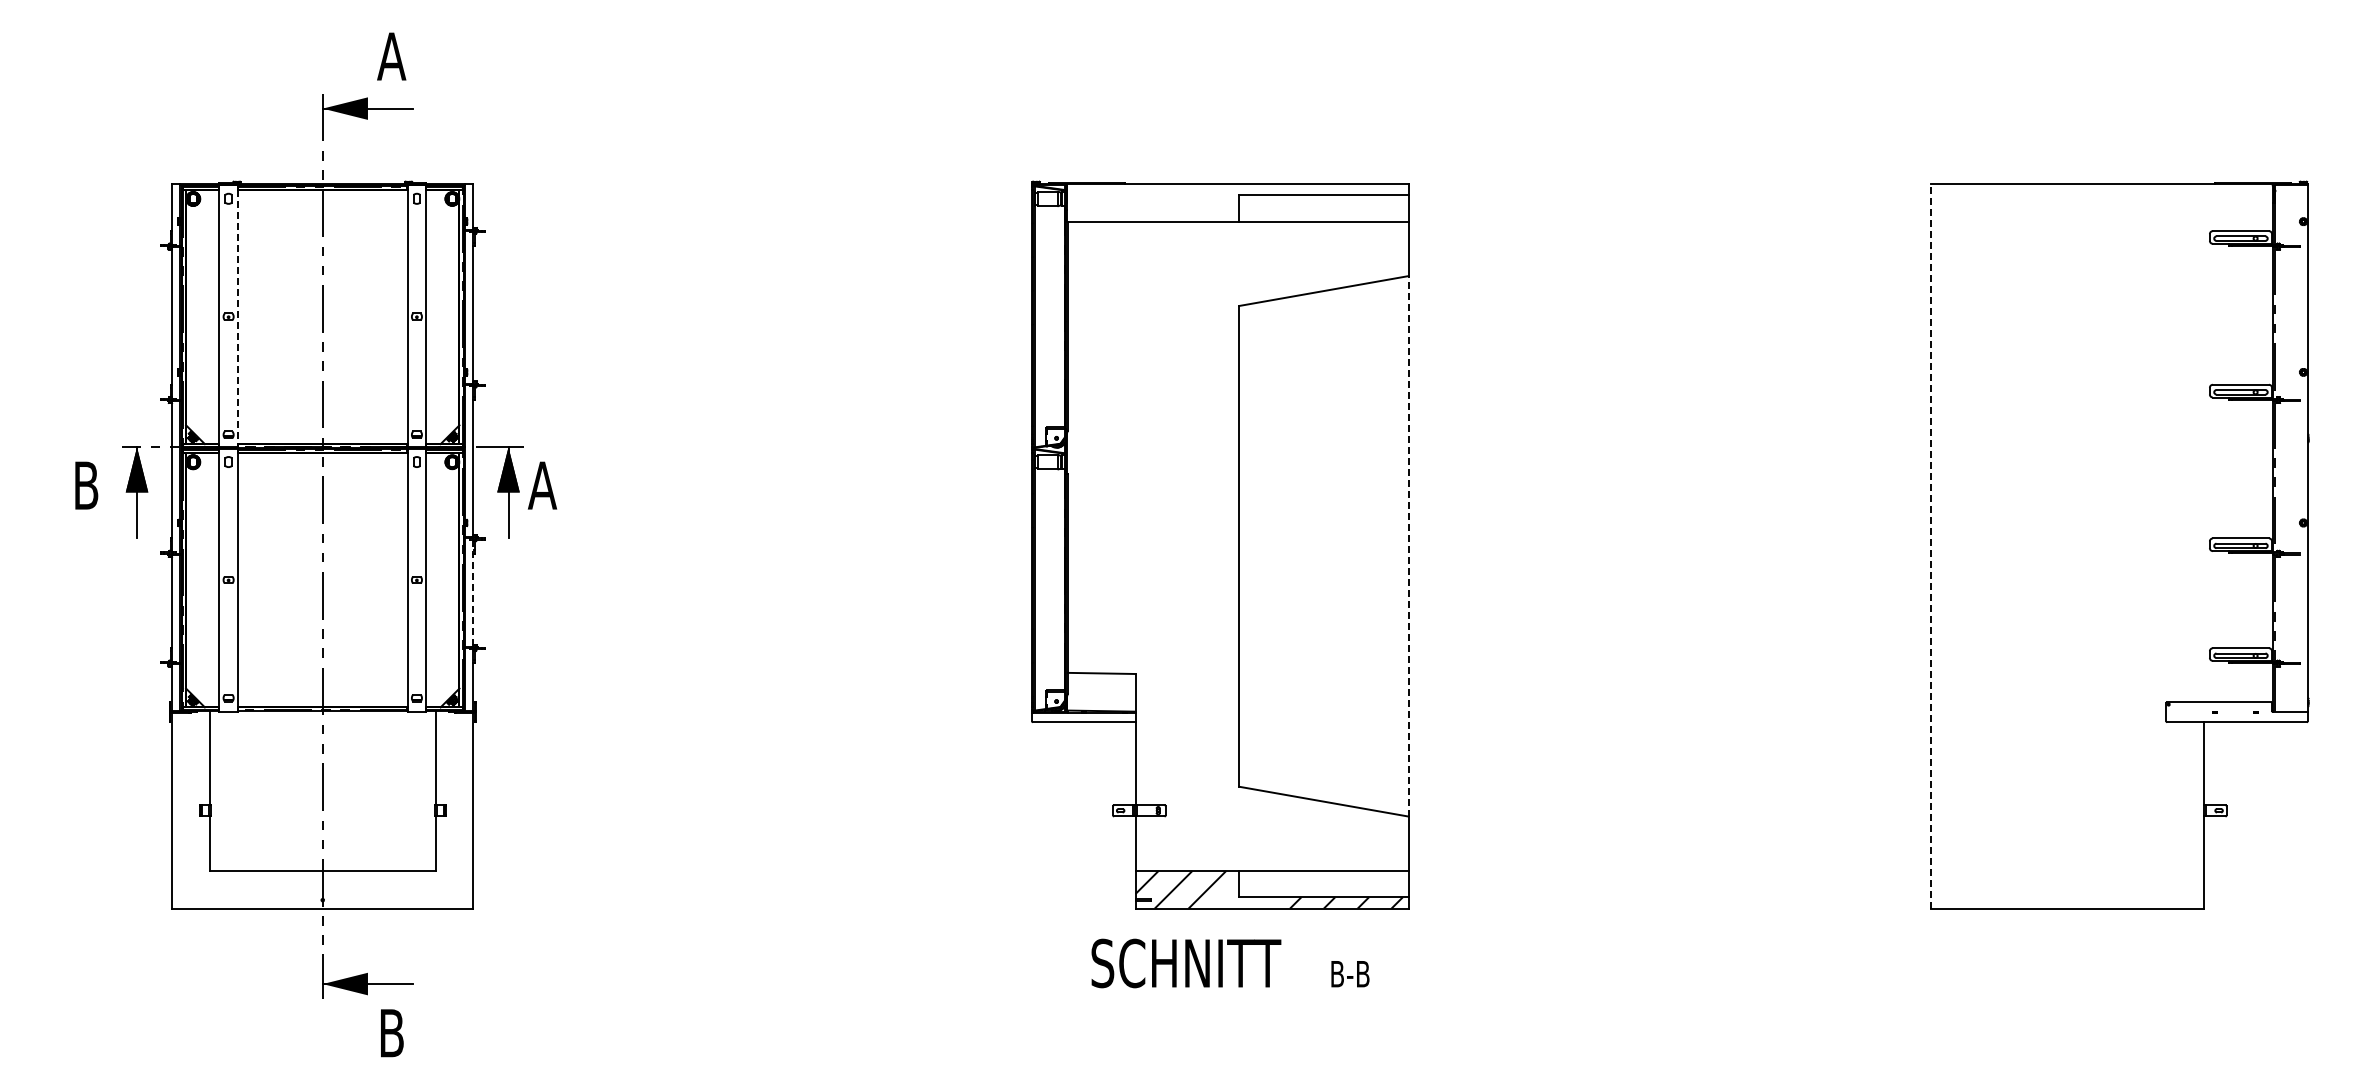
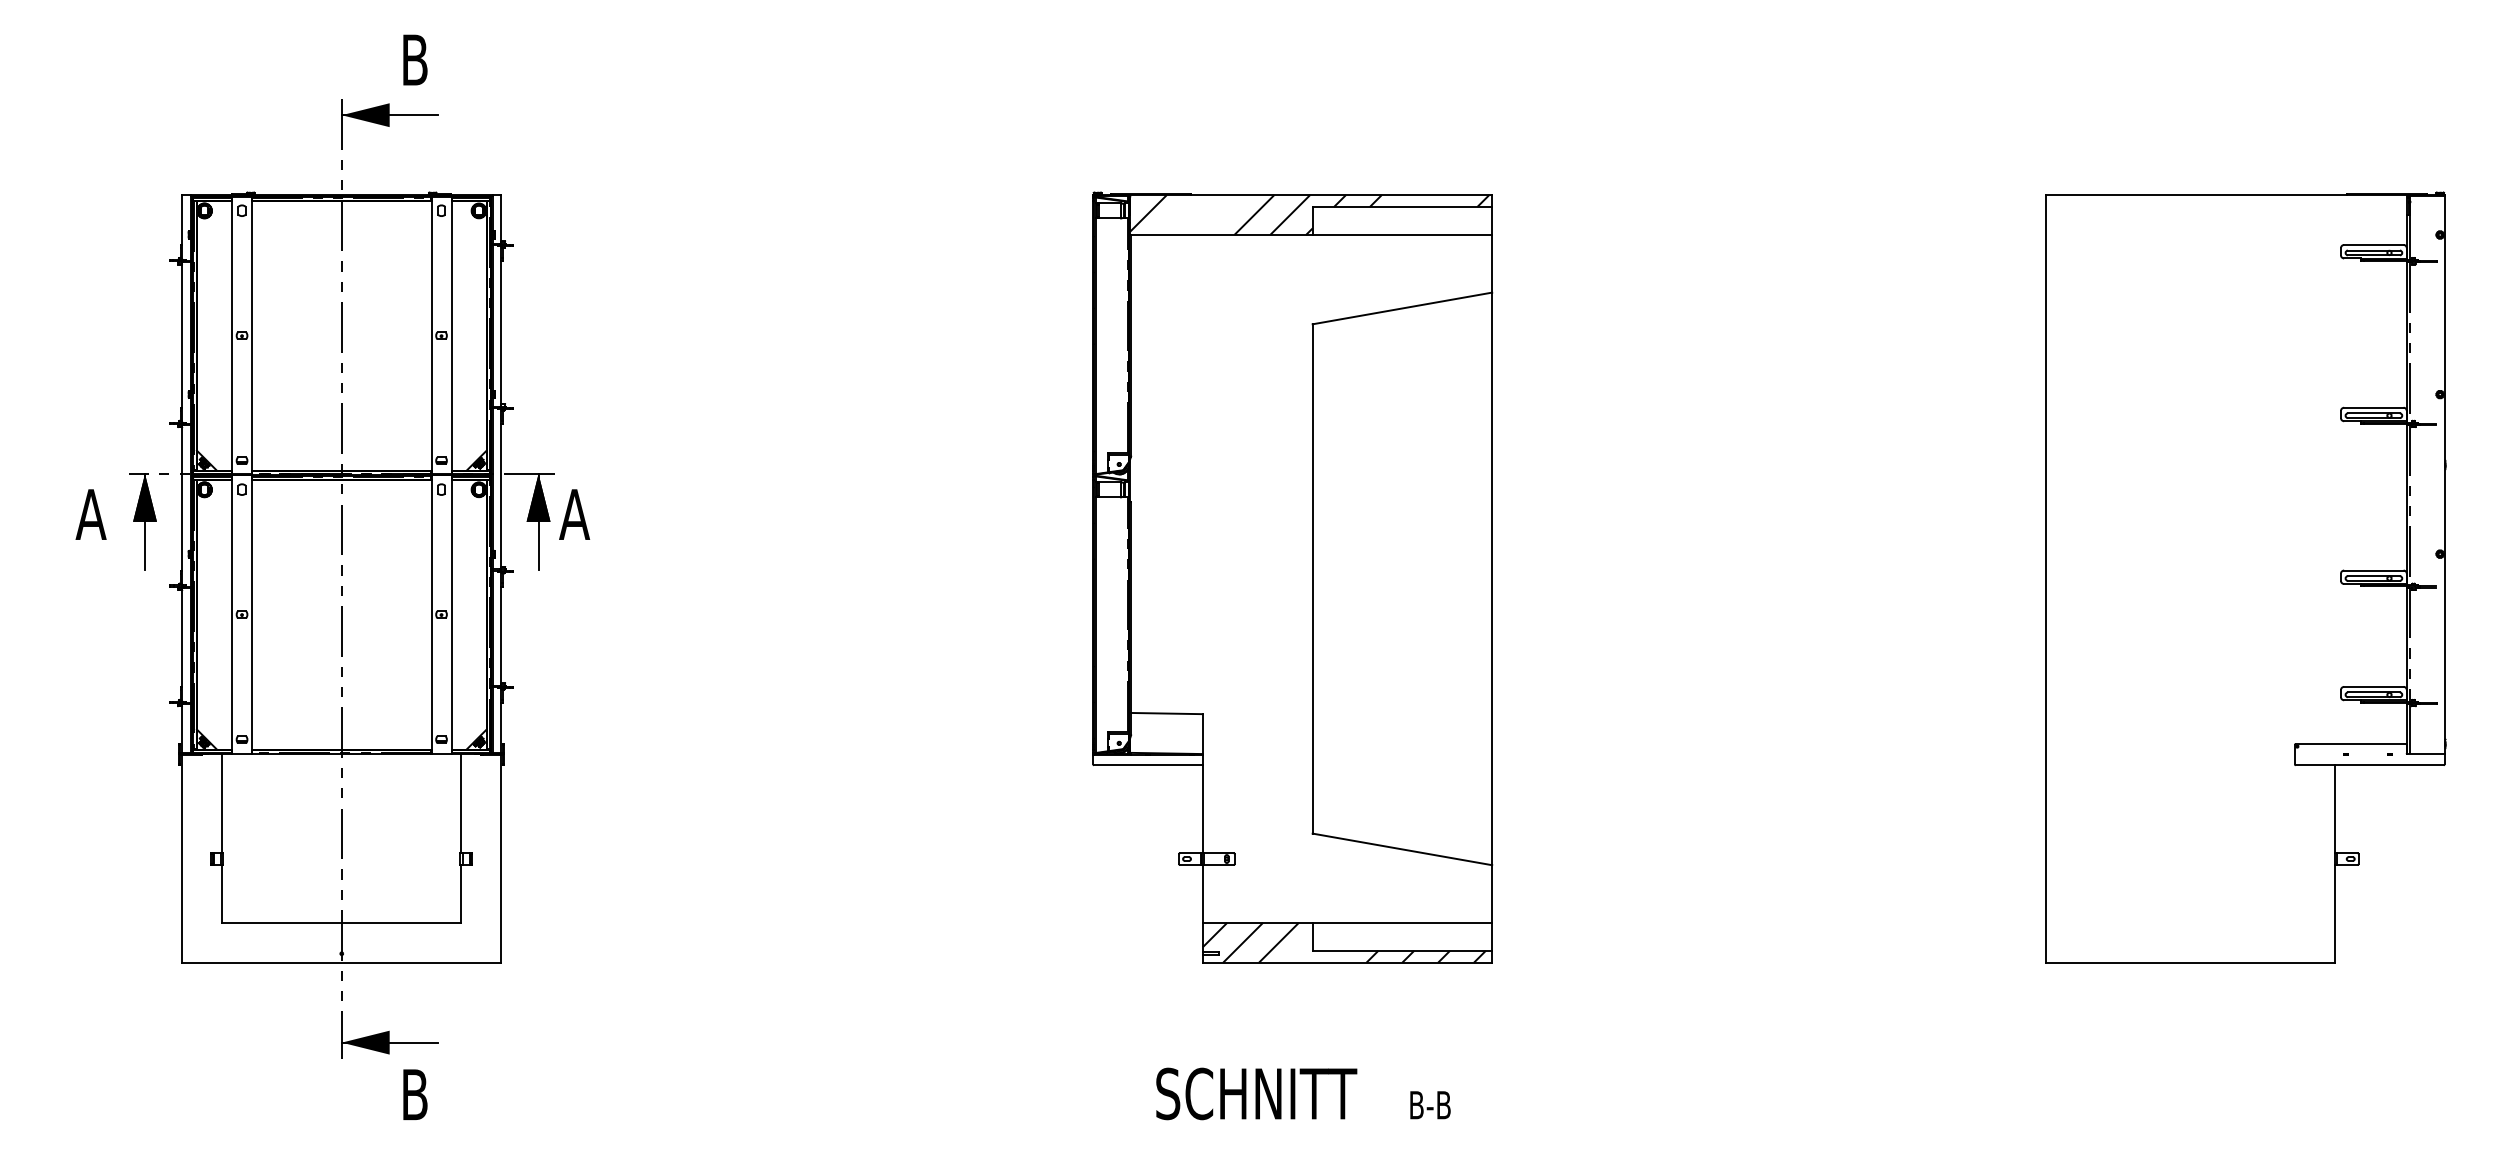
text: (391, 56) -> (414, 59), A -> B
hatch: (1236, 202) -> (1309, 214), added
line: (238, 317) -> (252, 336), dashed -> solid
text: (85, 485) -> (90, 514), B -> A
line: (1408, 545) -> (1492, 578), dashed -> solid
line: (1931, 545) -> (2046, 578), dashed -> solid
line: (473, 592) -> (501, 627), dashed -> solid
text: (1230, 963) -> (1303, 1093), moved

